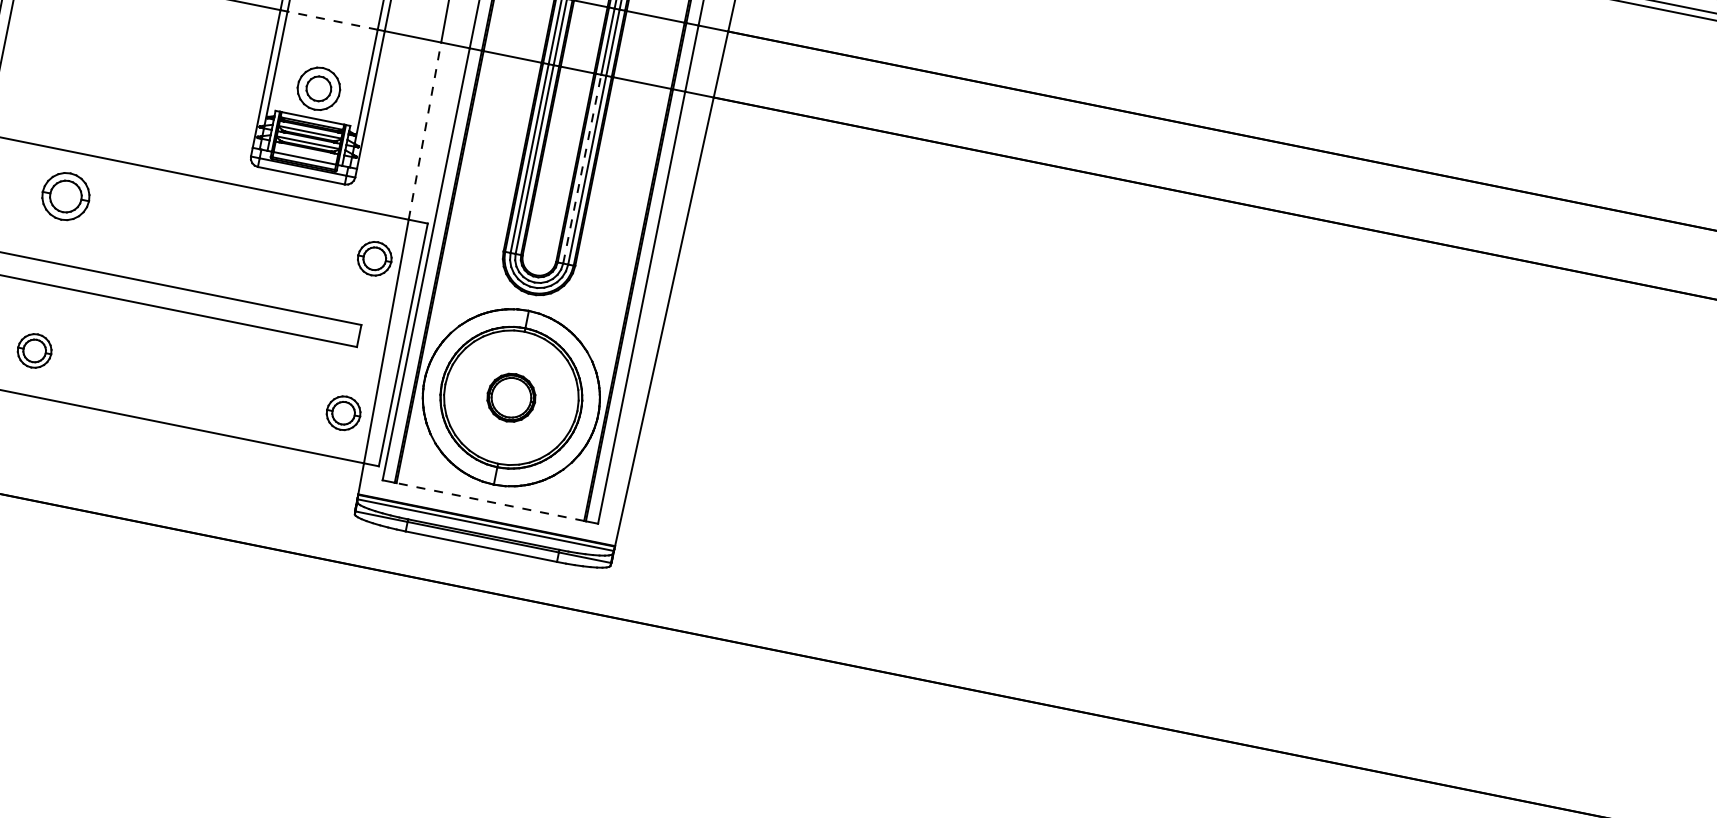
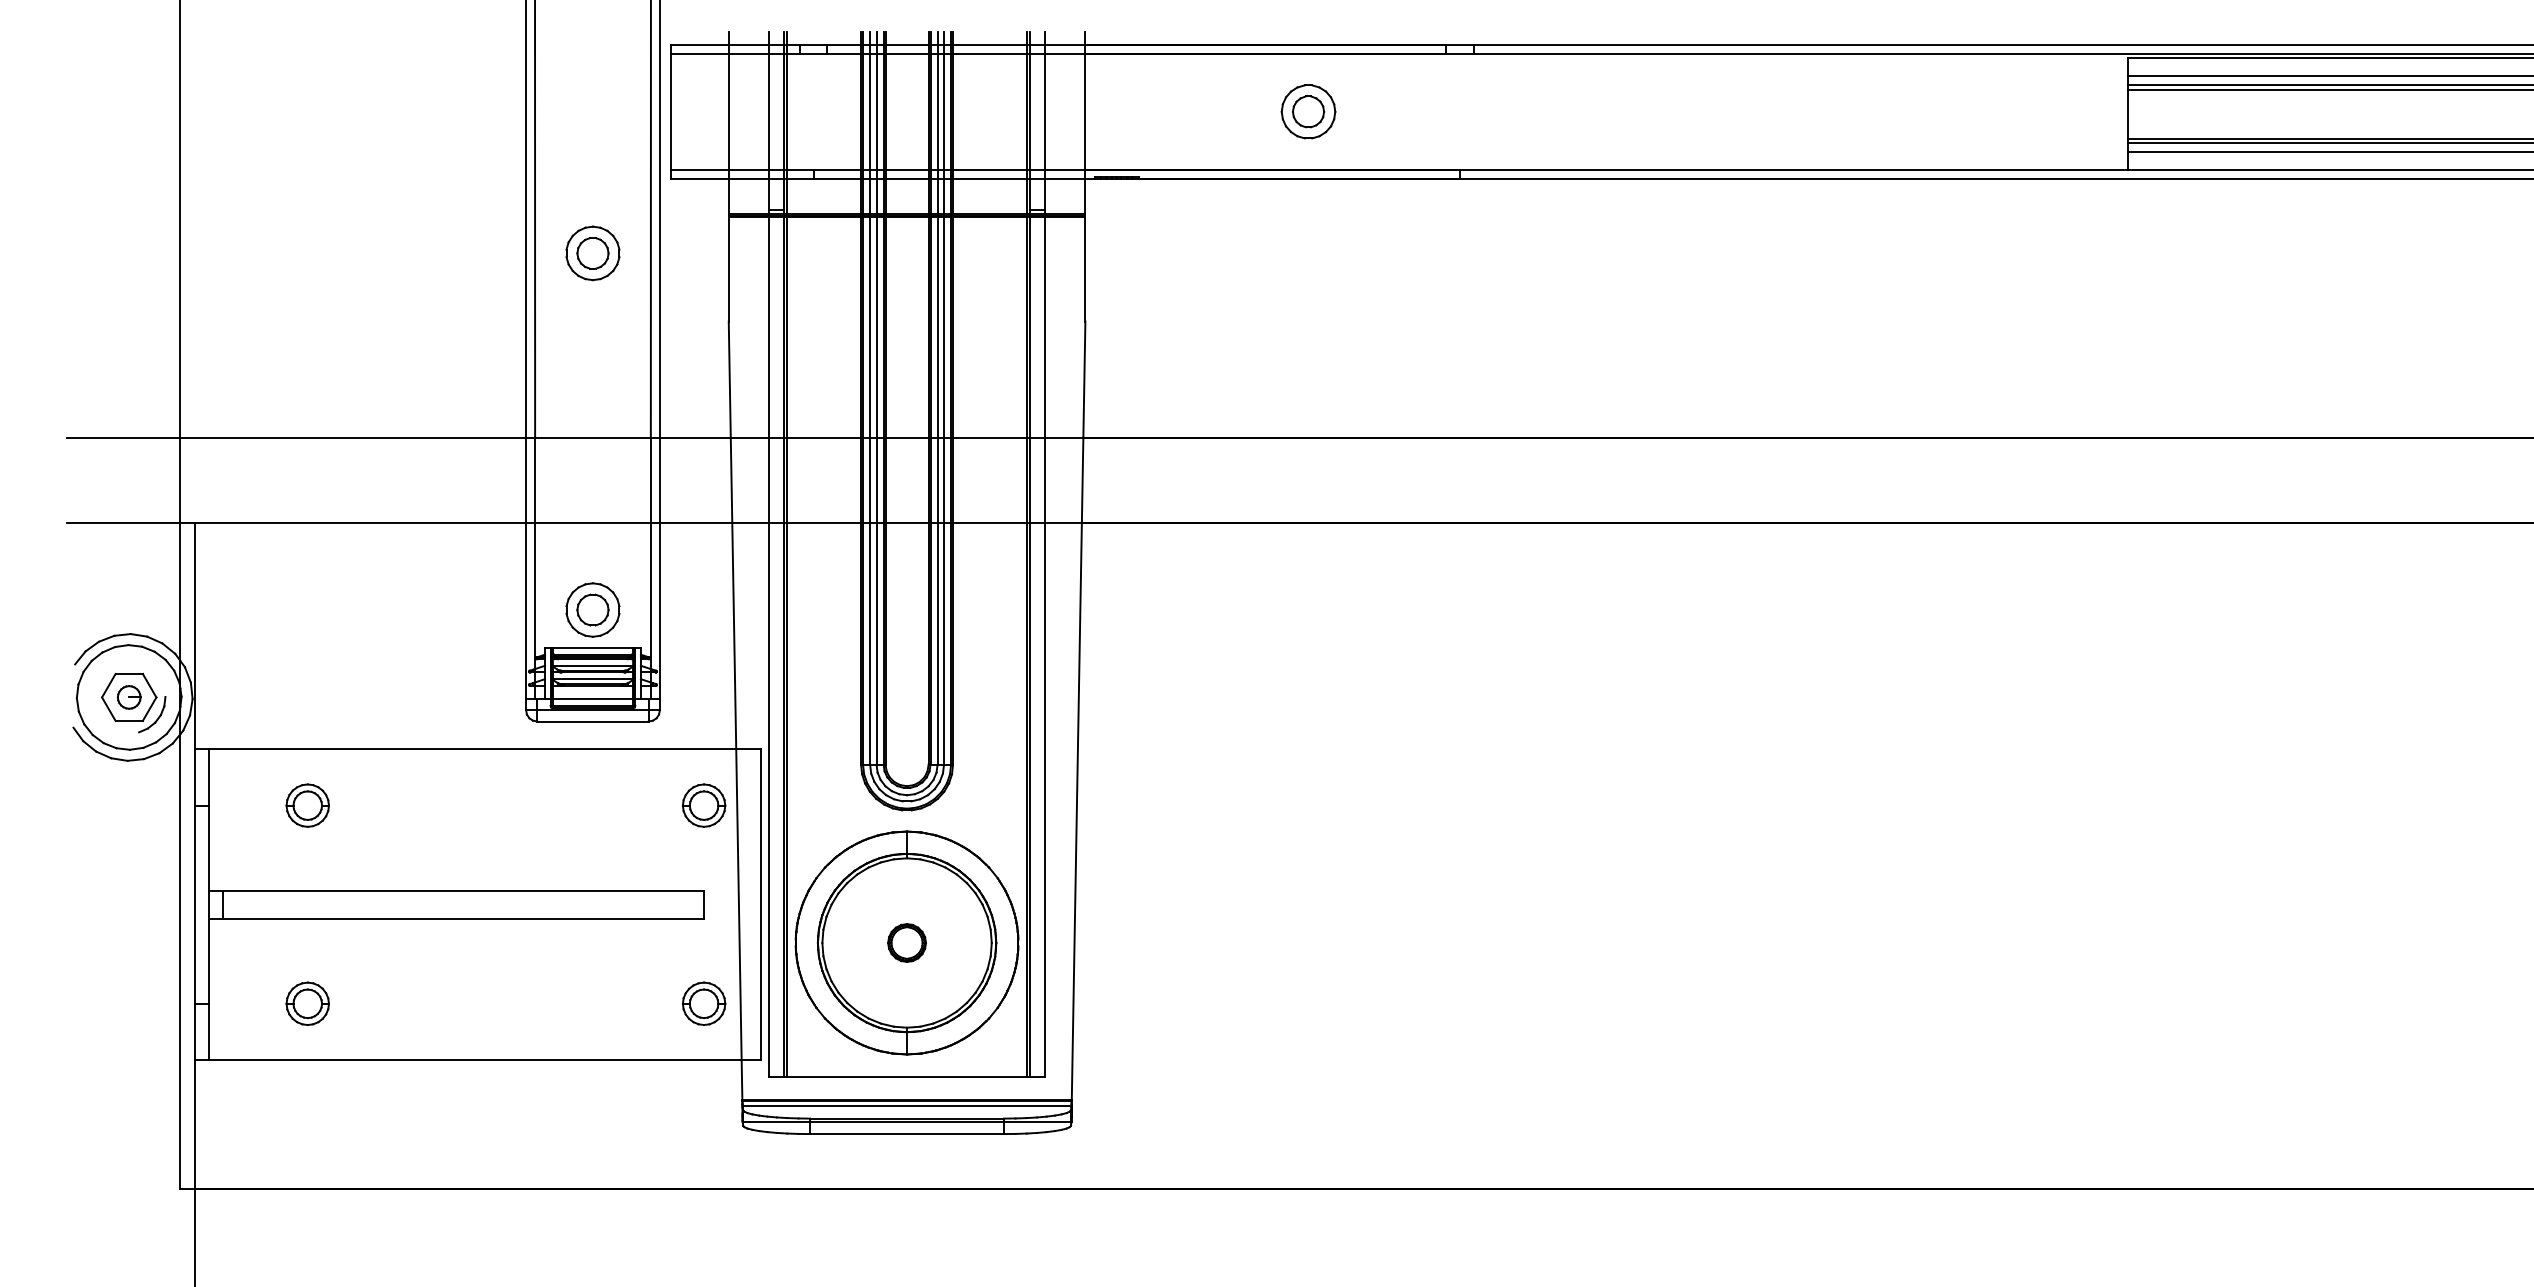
line: (332, 20) -> (592, 522), dashed -> solid
line: (425, 130) -> (734, 635), dashed -> solid
line: (582, 169) -> (937, 643), dashed -> solid
part: (65, 196) -> (307, 805), size x0.71
part: (511, 397) -> (906, 942), size x0.62
line: (489, 501) -> (906, 1076), dashed -> solid

